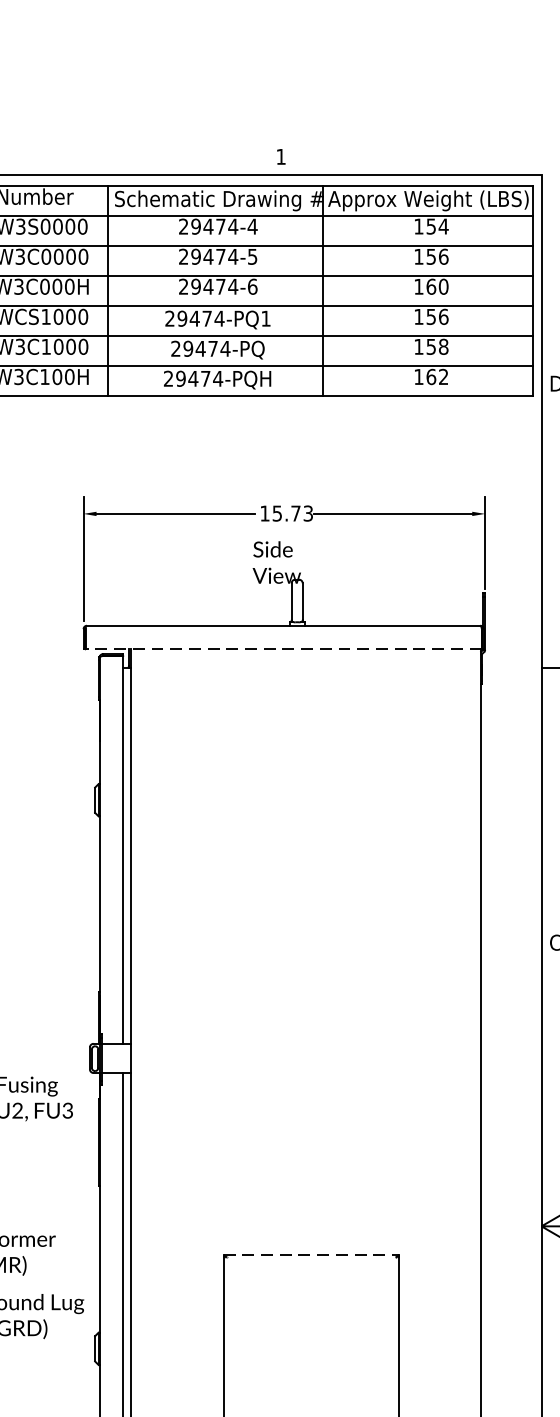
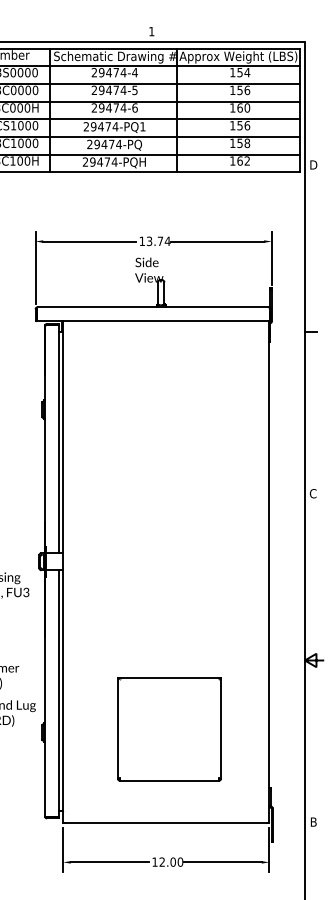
text: (292, 513) -> (158, 241), 15.73 -> 13.74
line: (282, 649) -> (152, 321), dashed -> solid
line: (311, 1255) -> (169, 677), dashed -> solid

